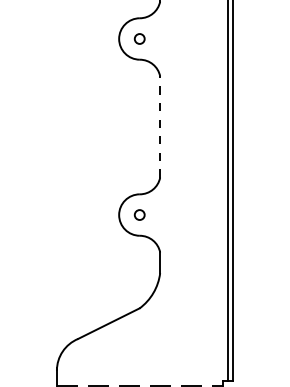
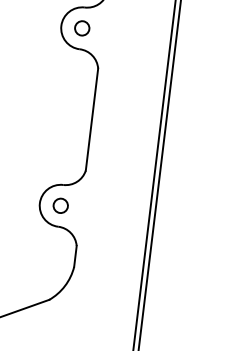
circle: (139, 38) -> (81, 27), size x1.43
line: (160, 127) -> (92, 120), dashed -> solid
circle: (139, 214) -> (60, 205), size x1.43

